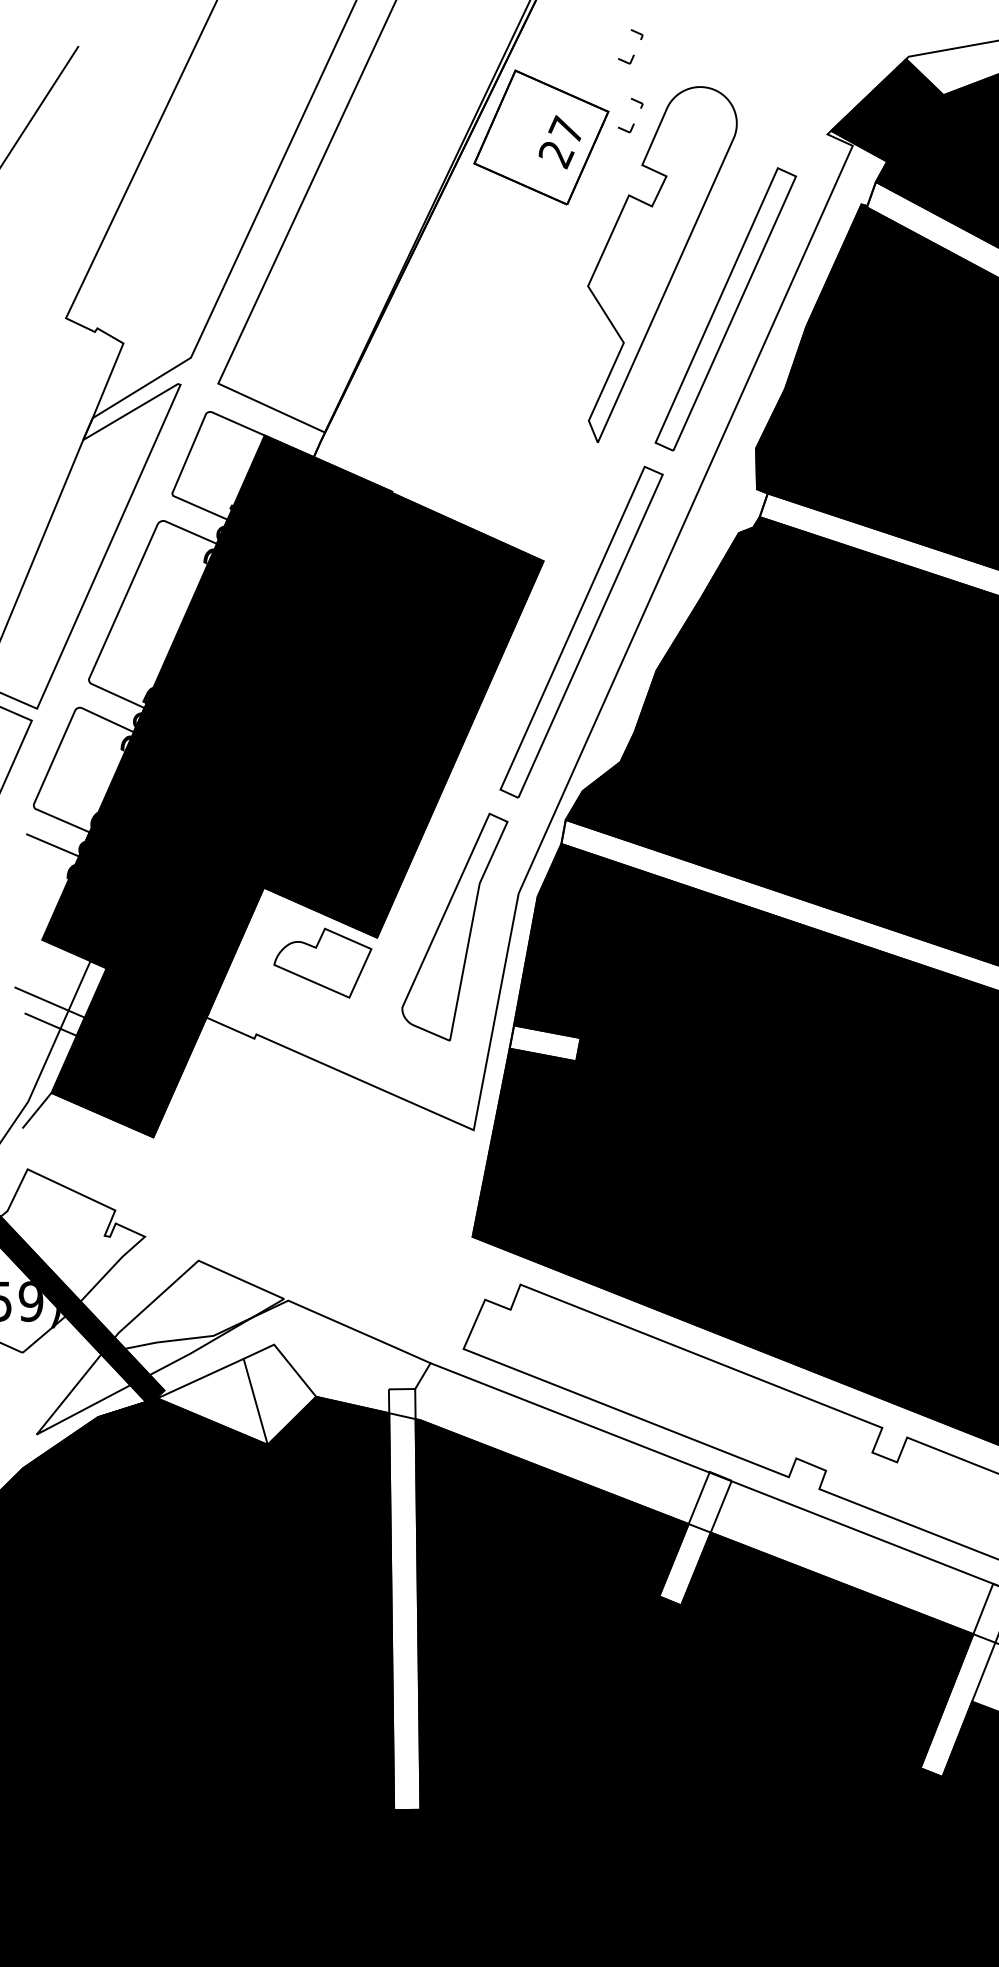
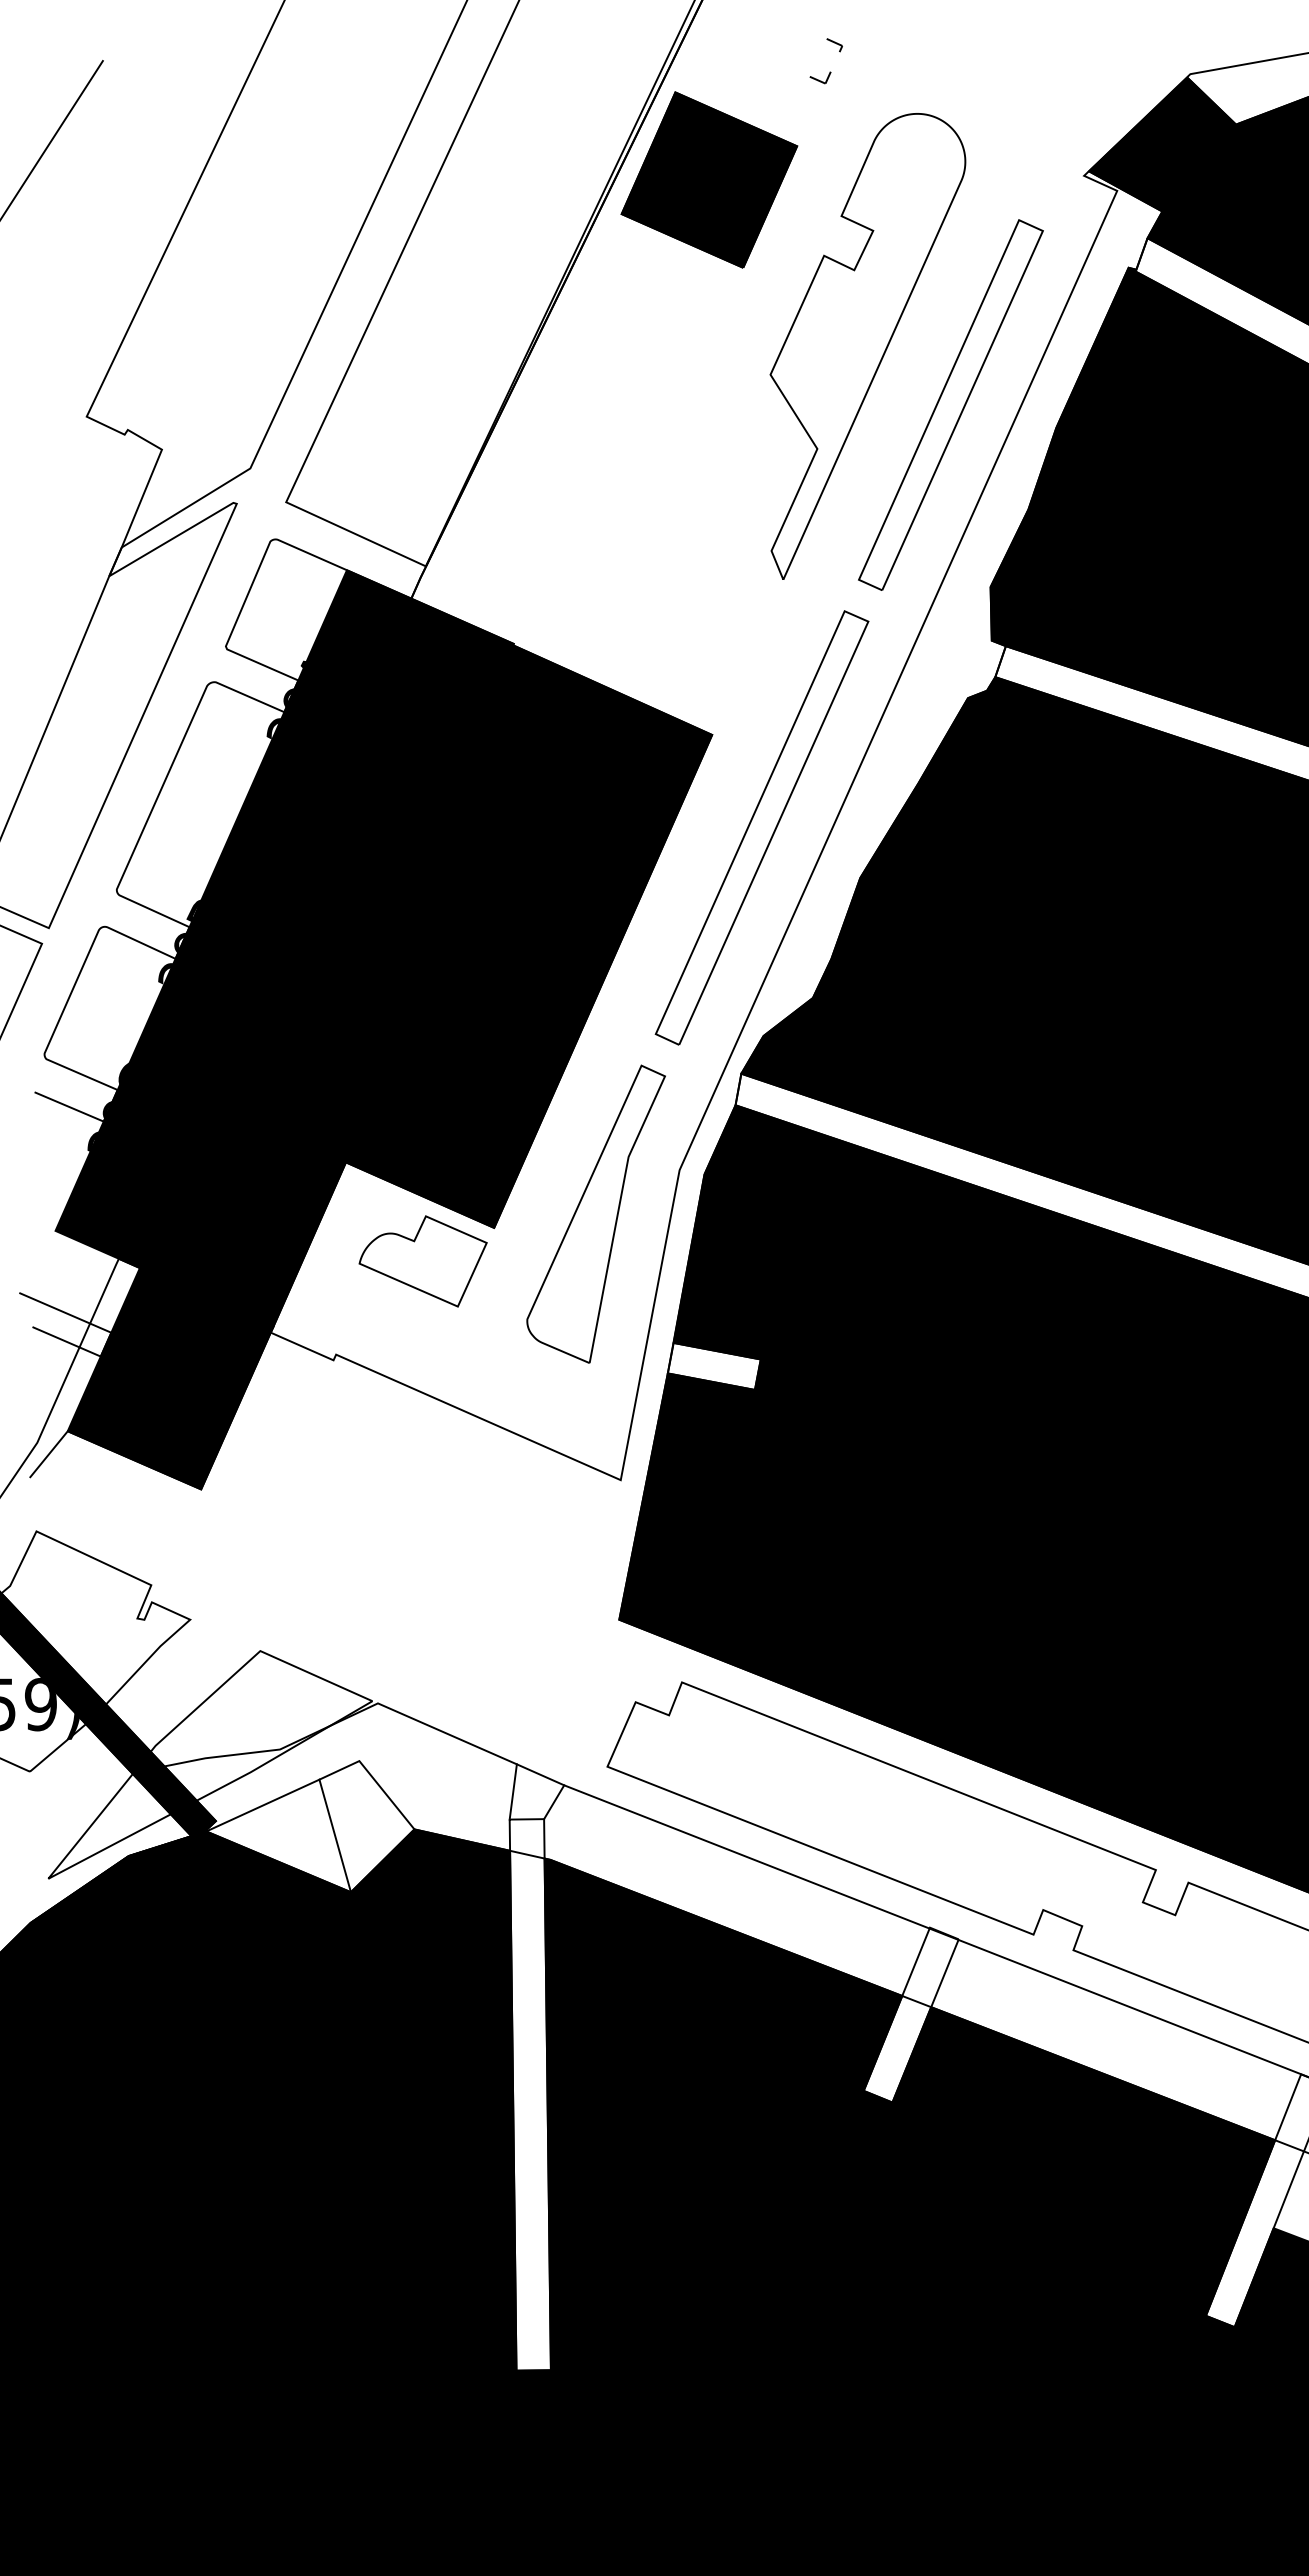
line: (633, 123) -> (830, 161), removed
fill: (541, 137) -> (709, 179), added
line: (391, 1367) -> (512, 1791), added

